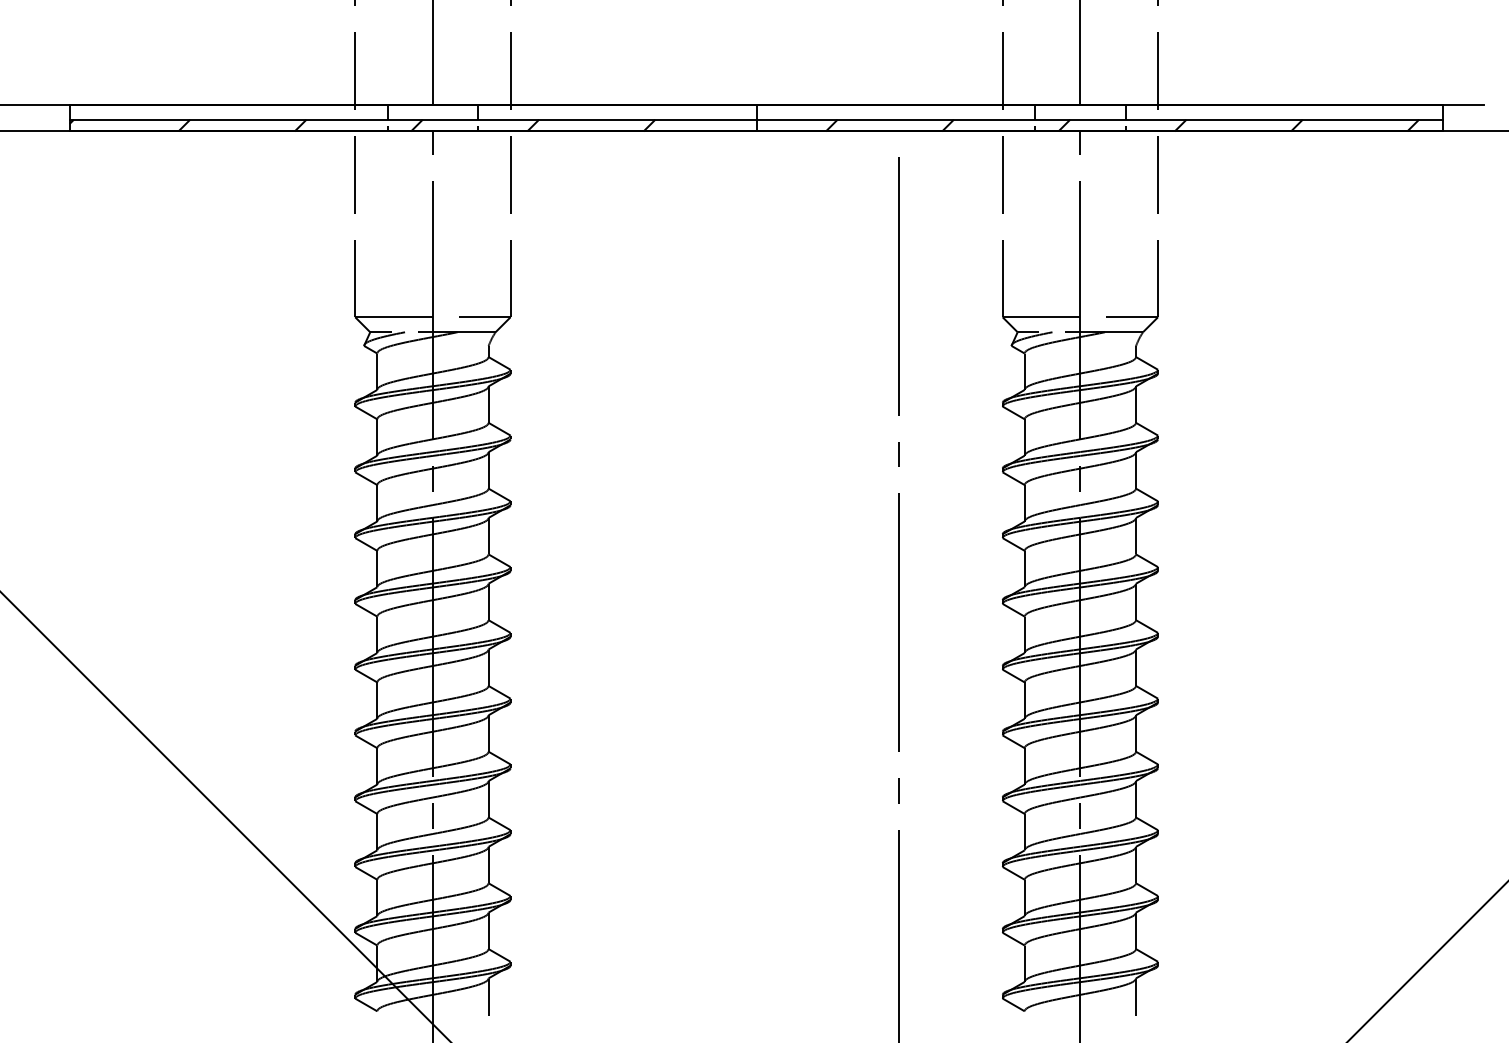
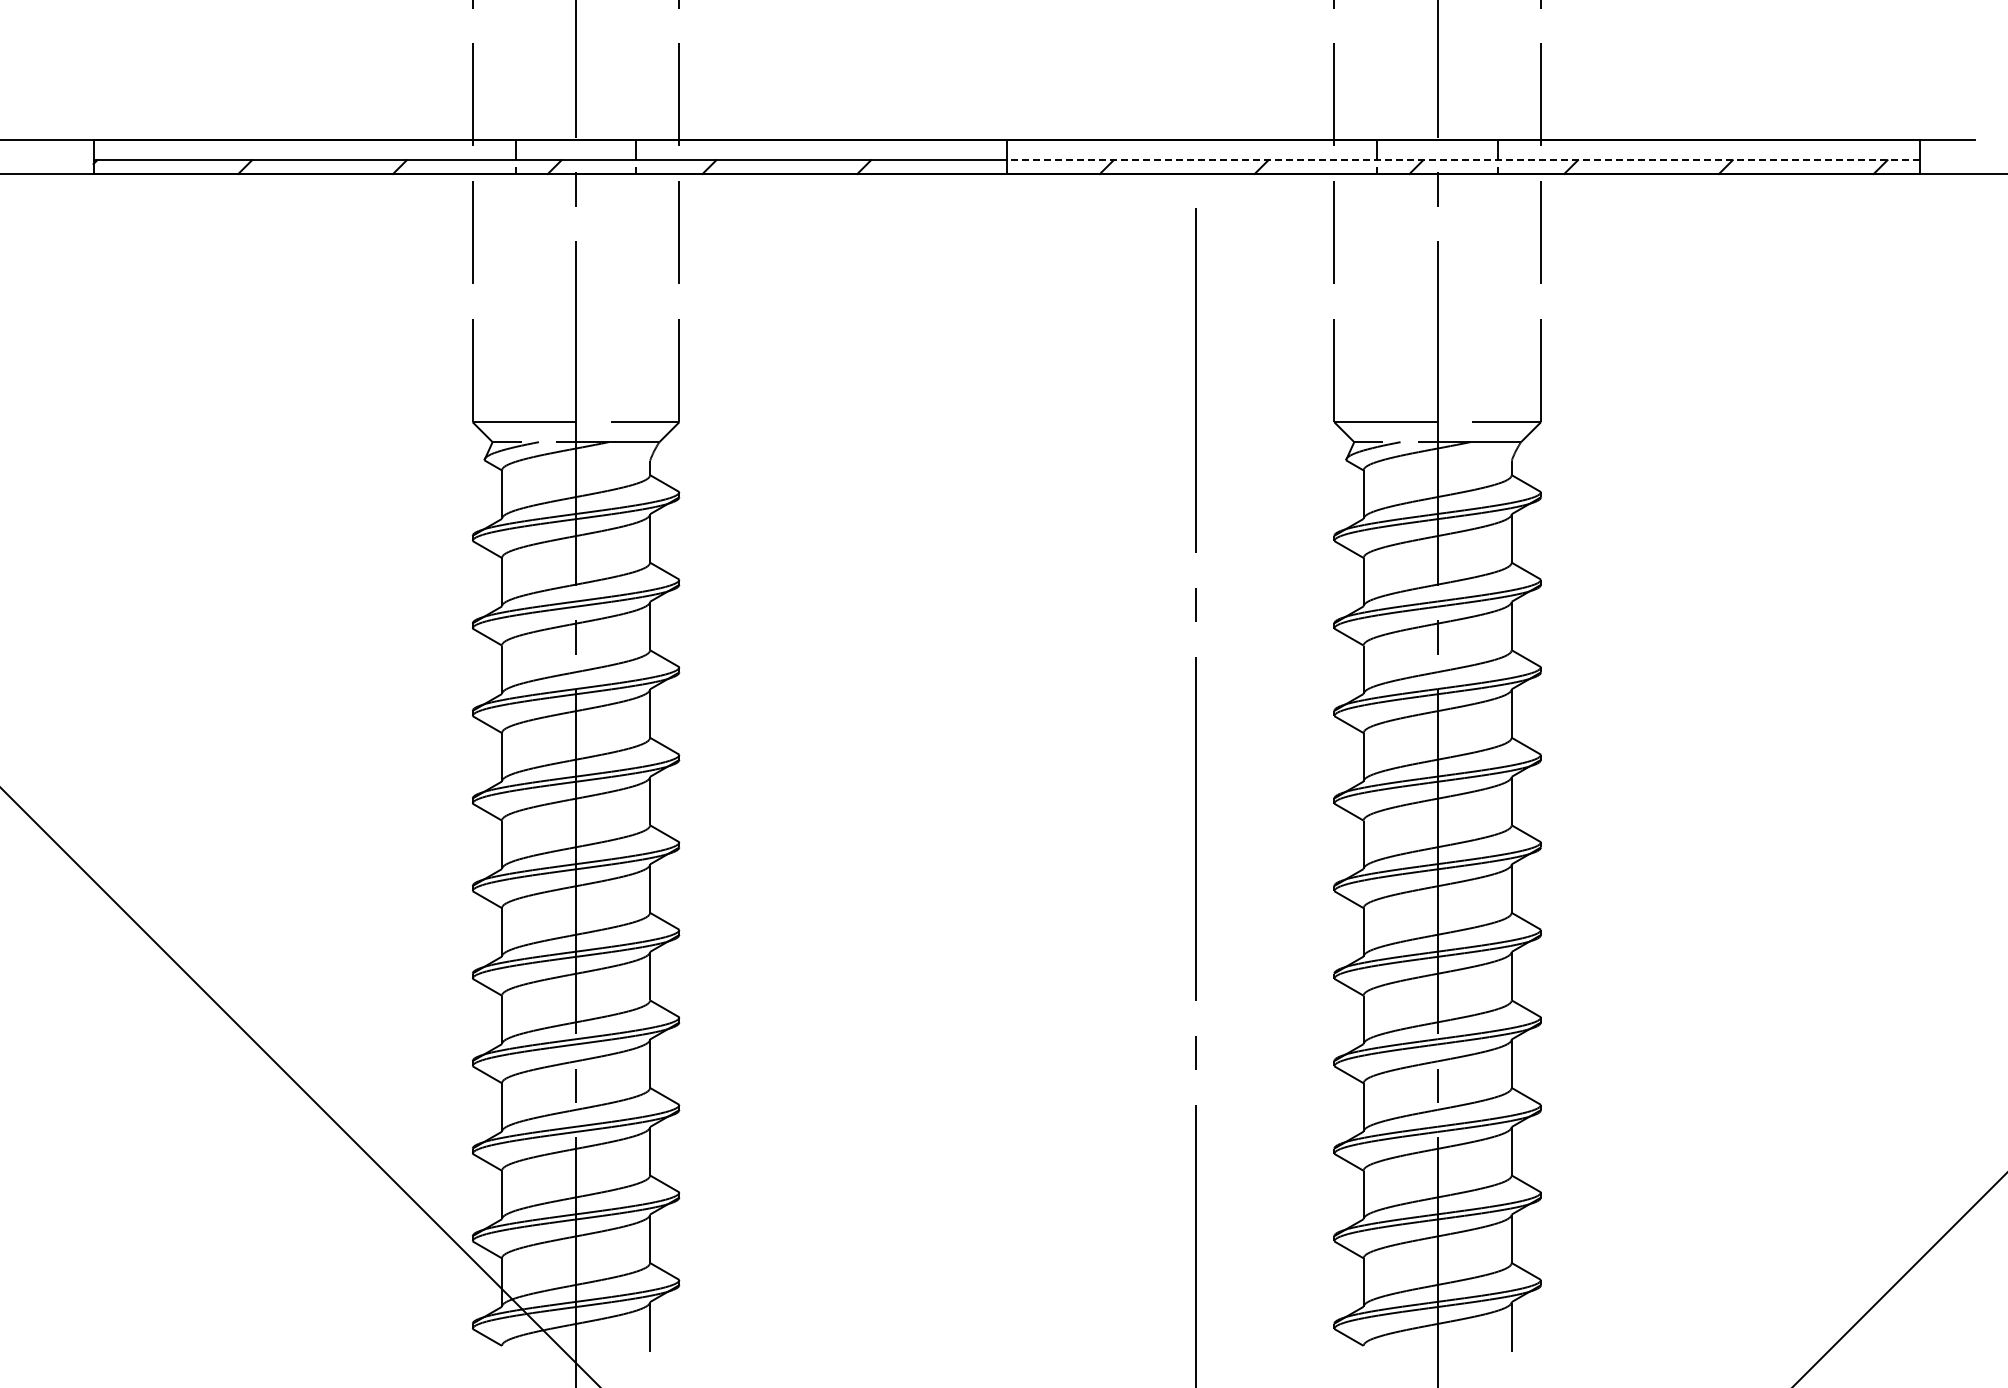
line: (1099, 120) -> (1463, 160), solid -> dashed

